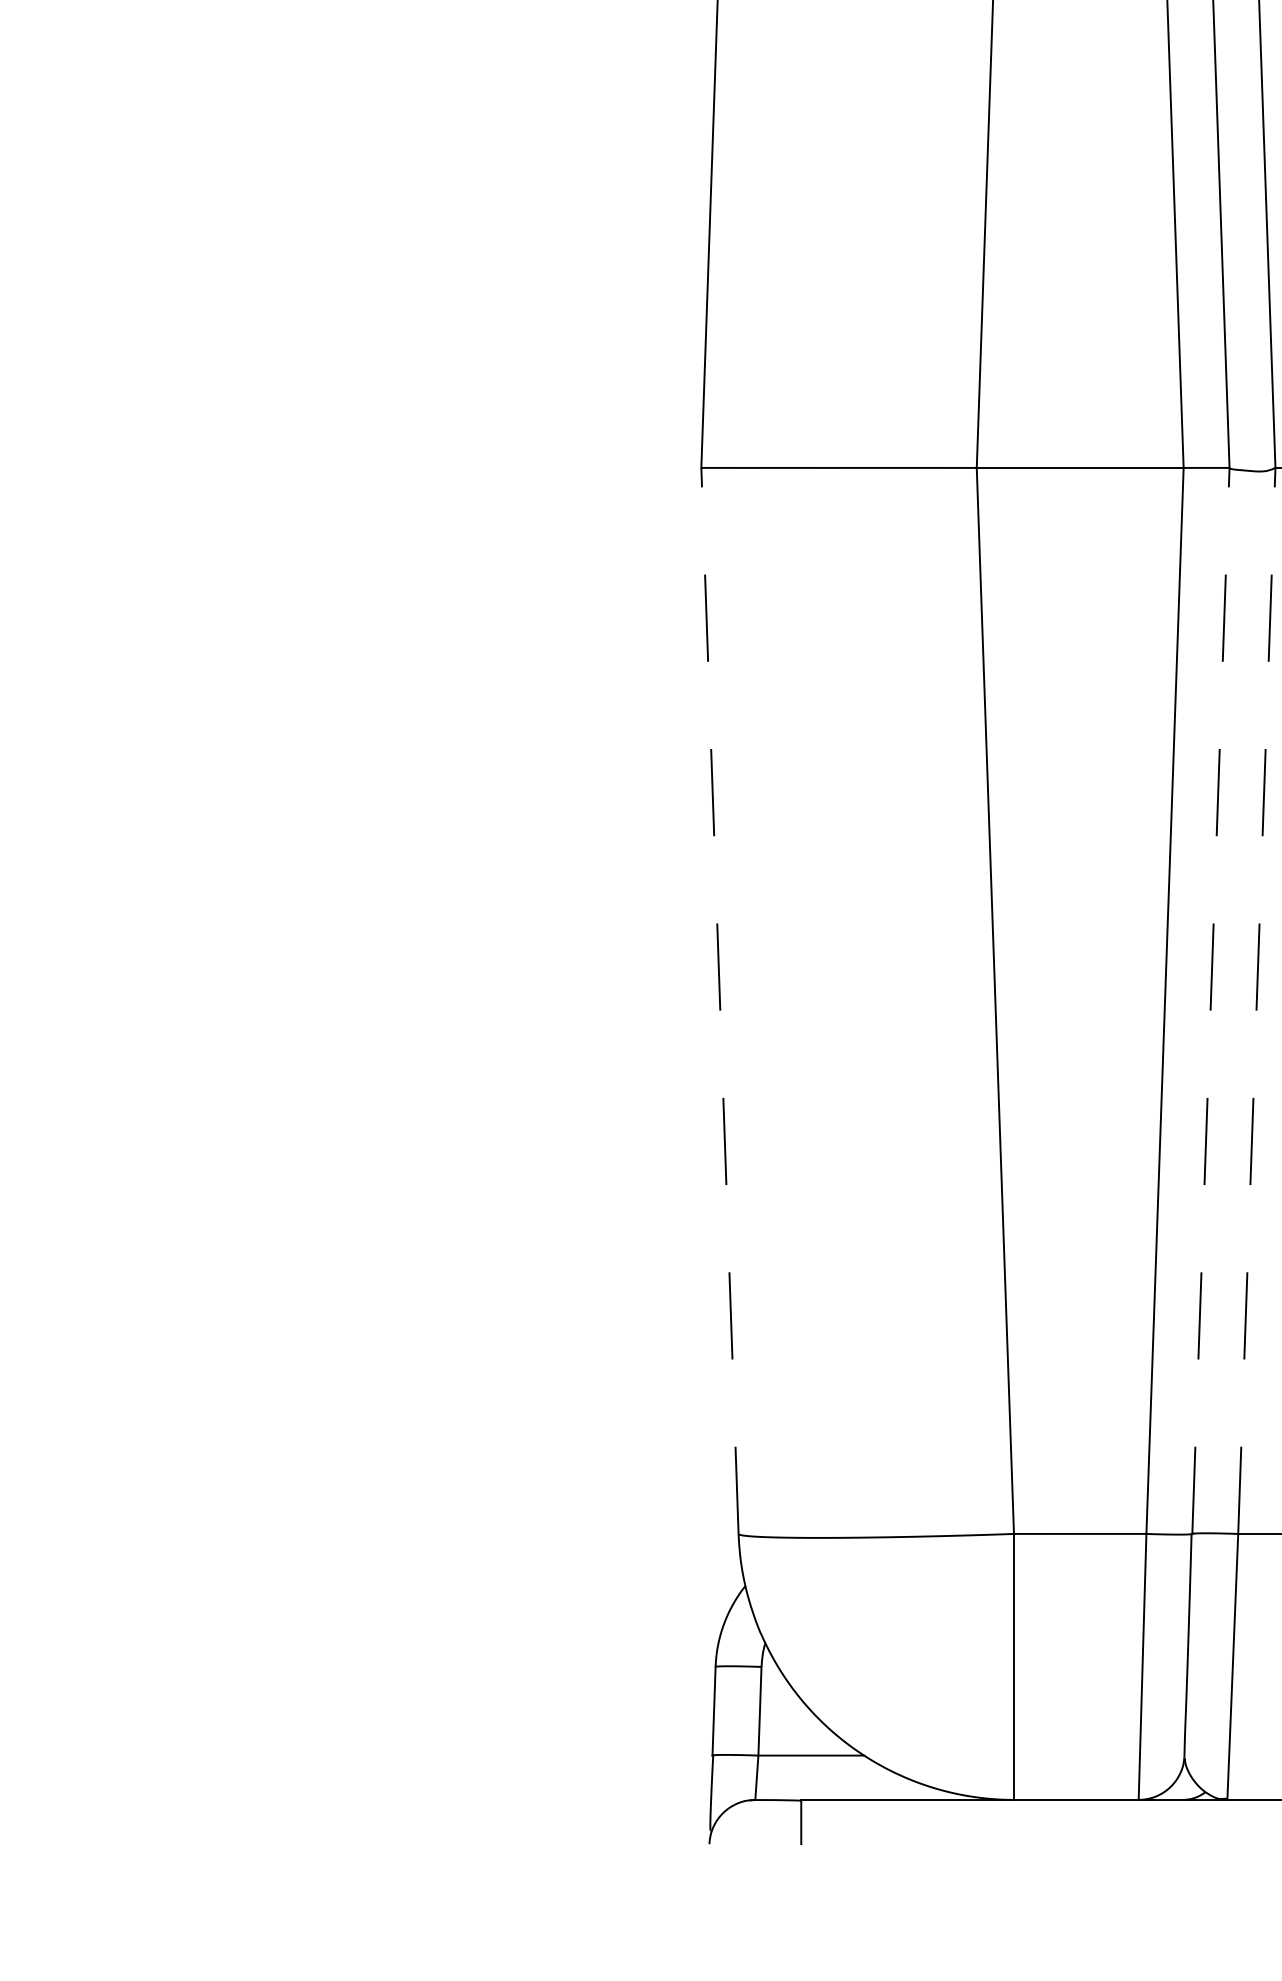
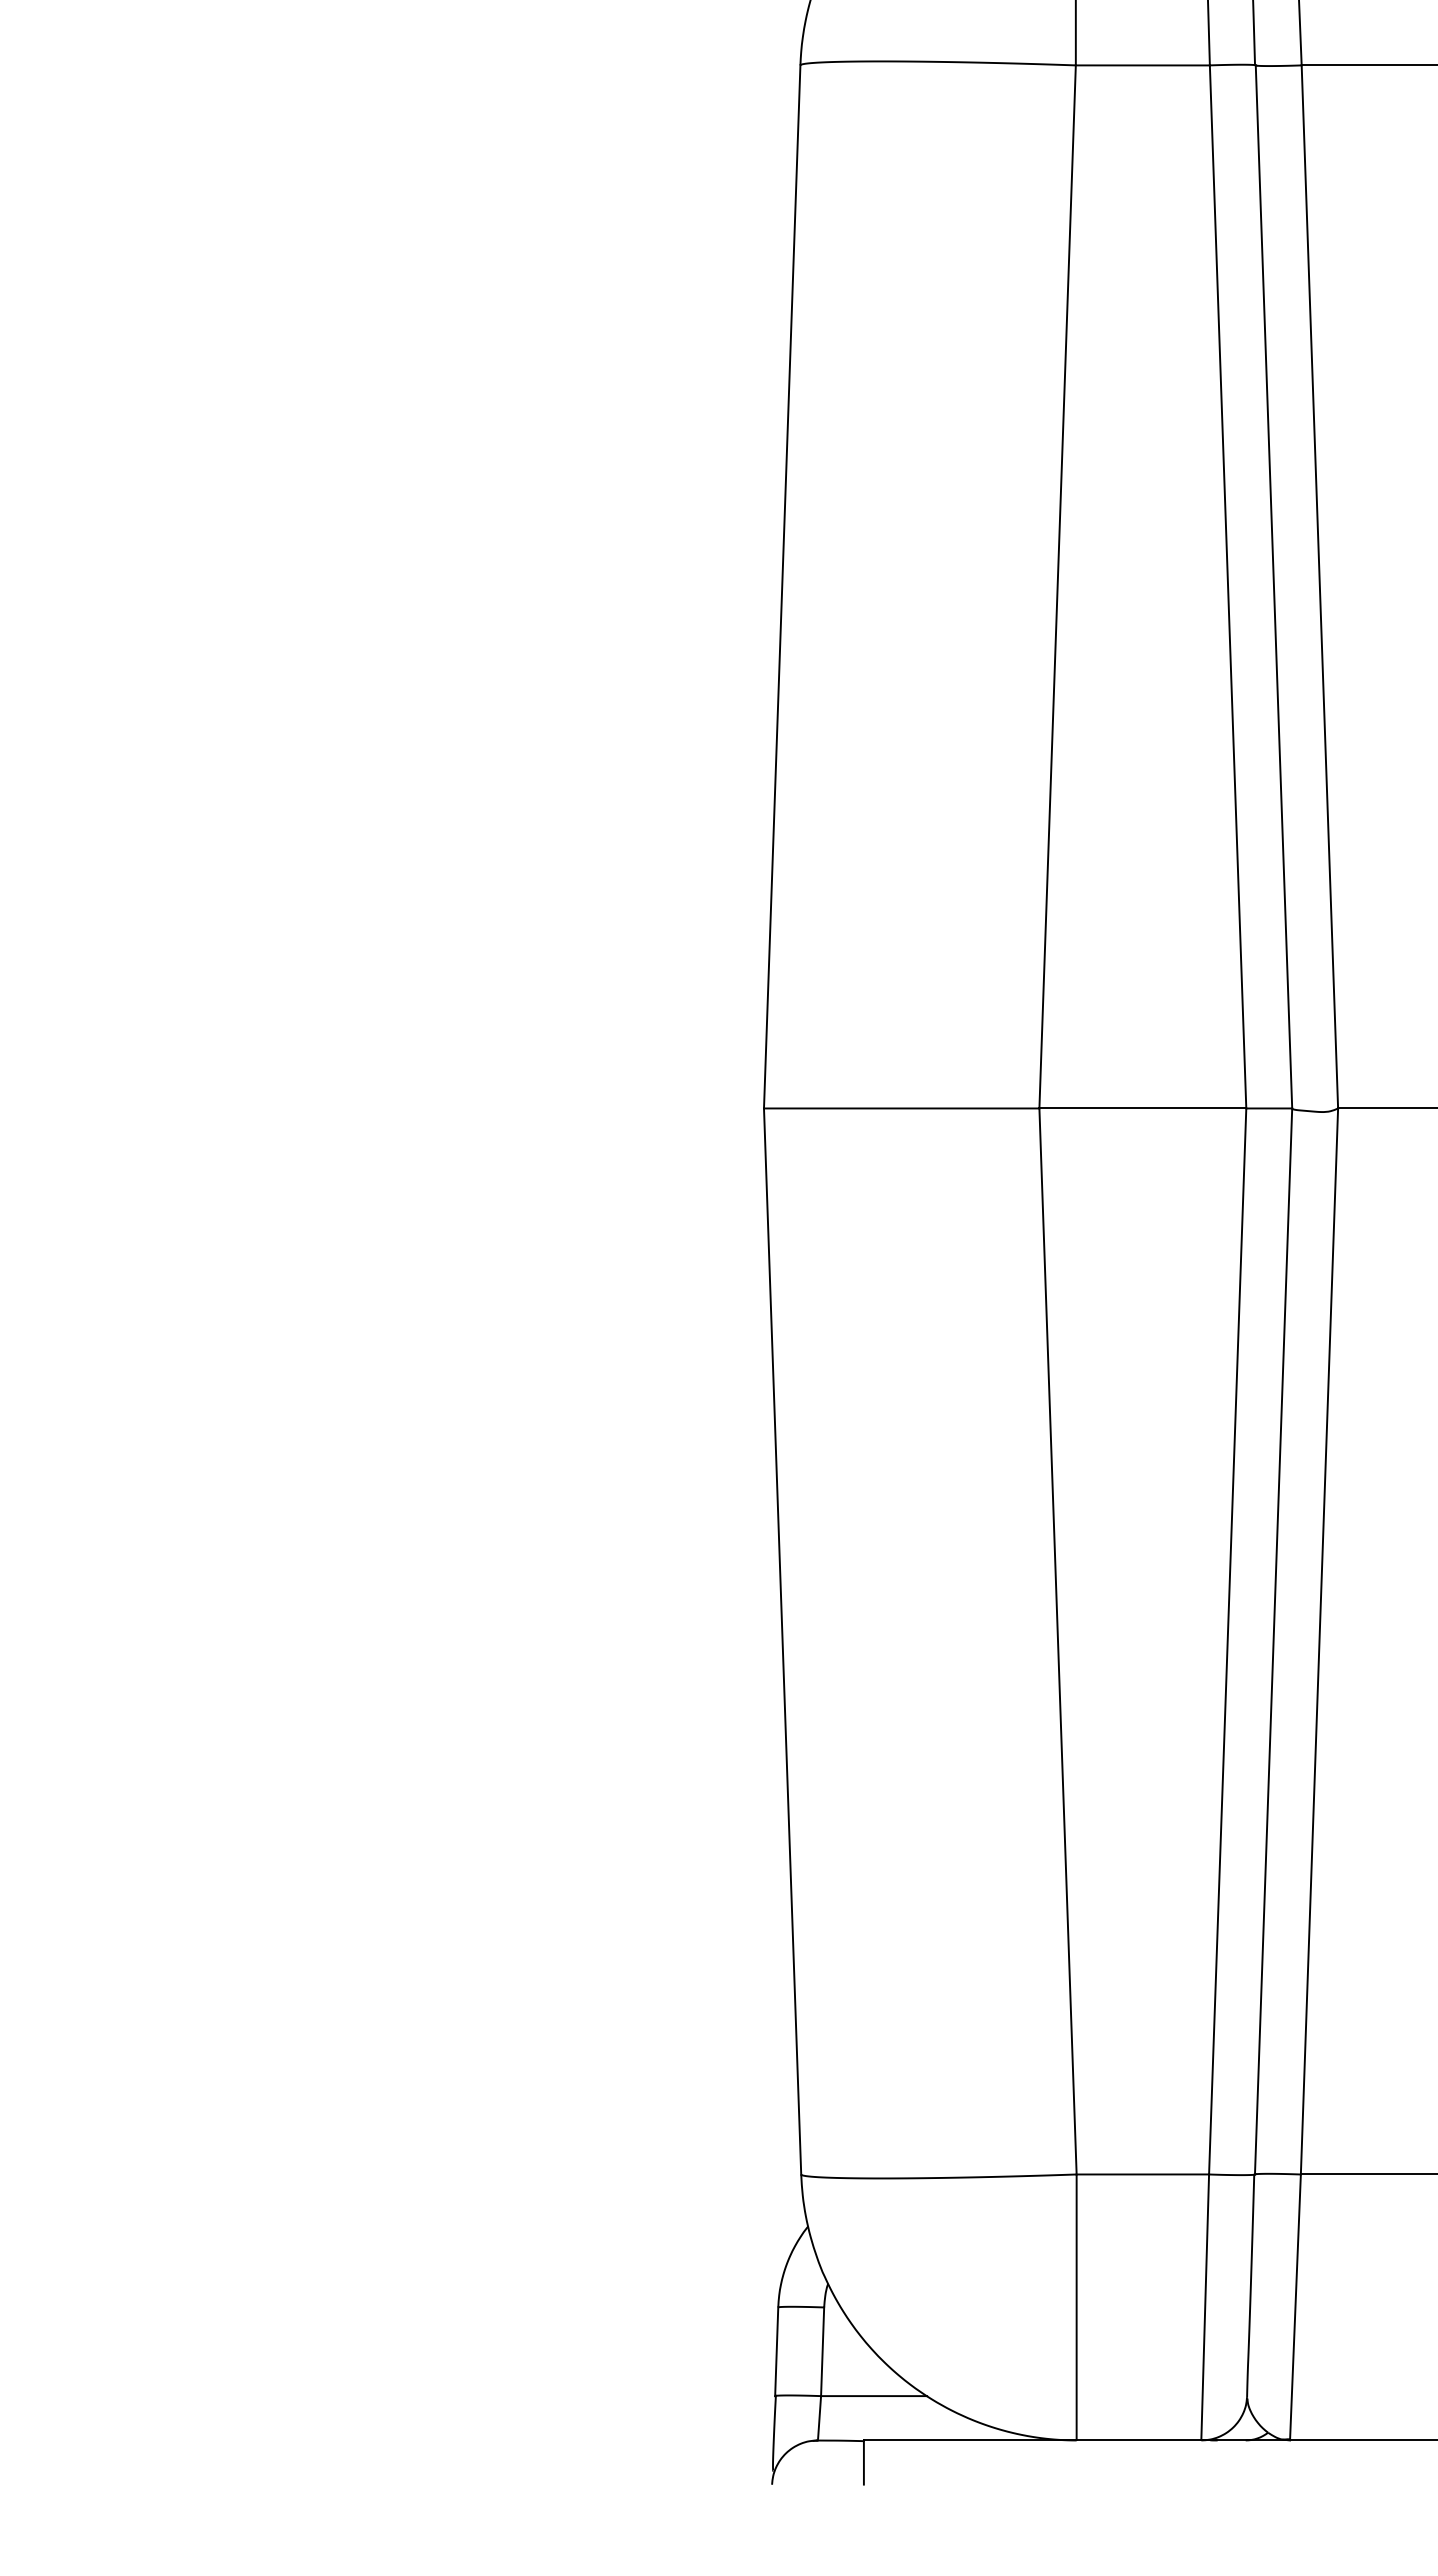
line: (719, 999) -> (782, 1640), dashed -> solid
line: (1210, 999) -> (1273, 1640), dashed -> solid
line: (1256, 999) -> (1319, 1640), dashed -> solid

